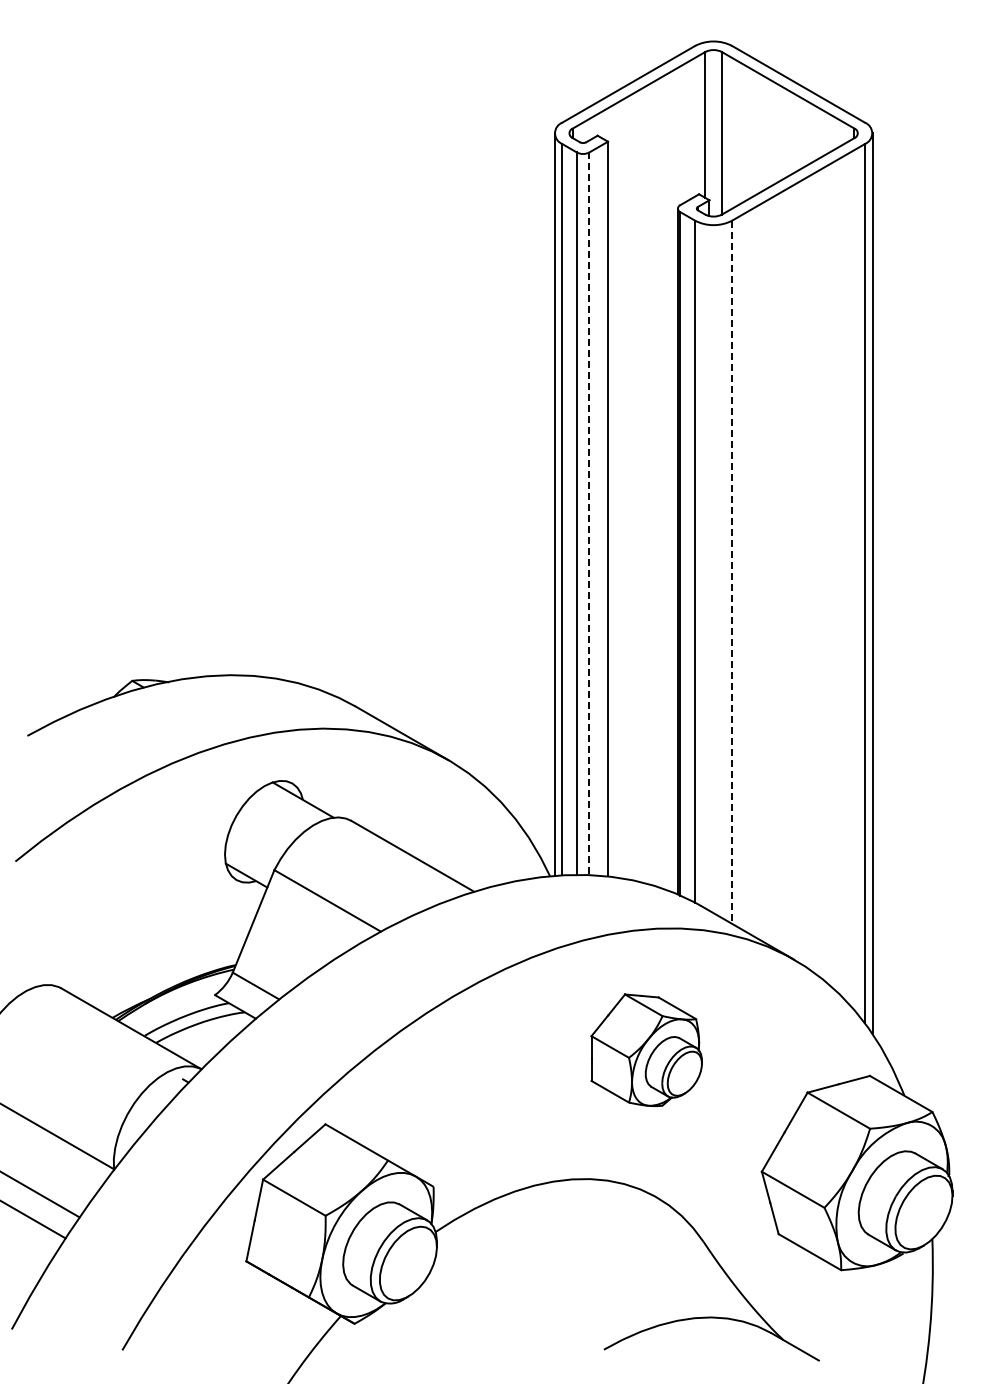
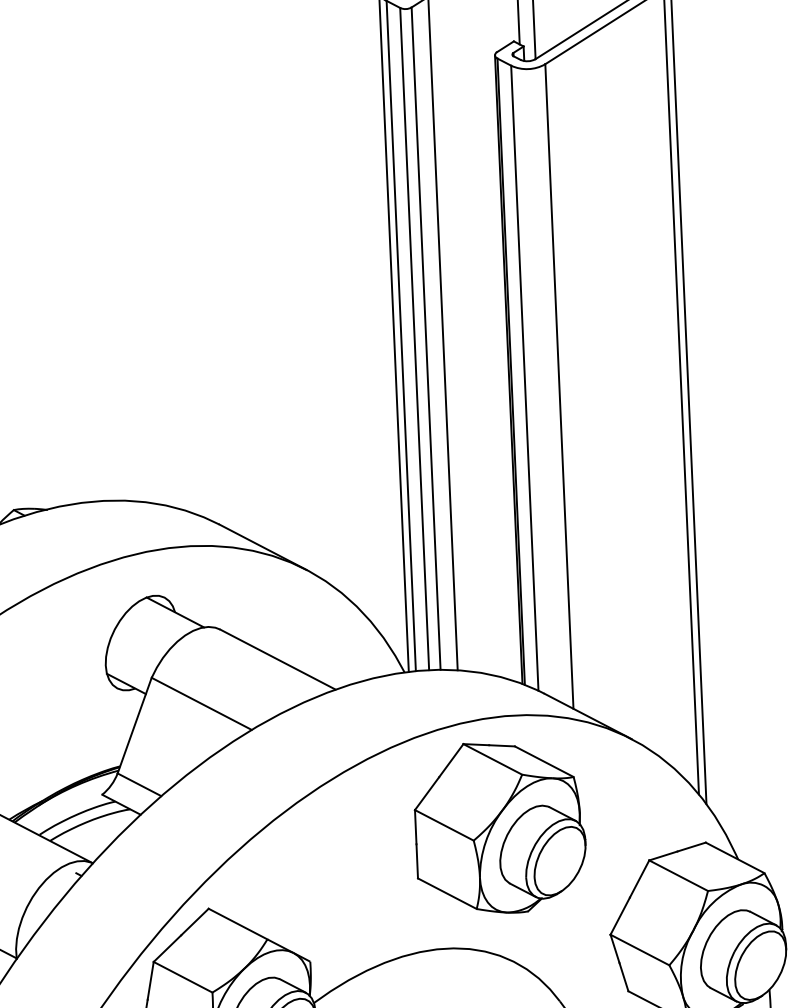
line: (589, 514) -> (426, 339), dashed -> solid
line: (732, 572) -> (559, 386), dashed -> solid
part: (646, 1050) -> (499, 828), size x1.67

